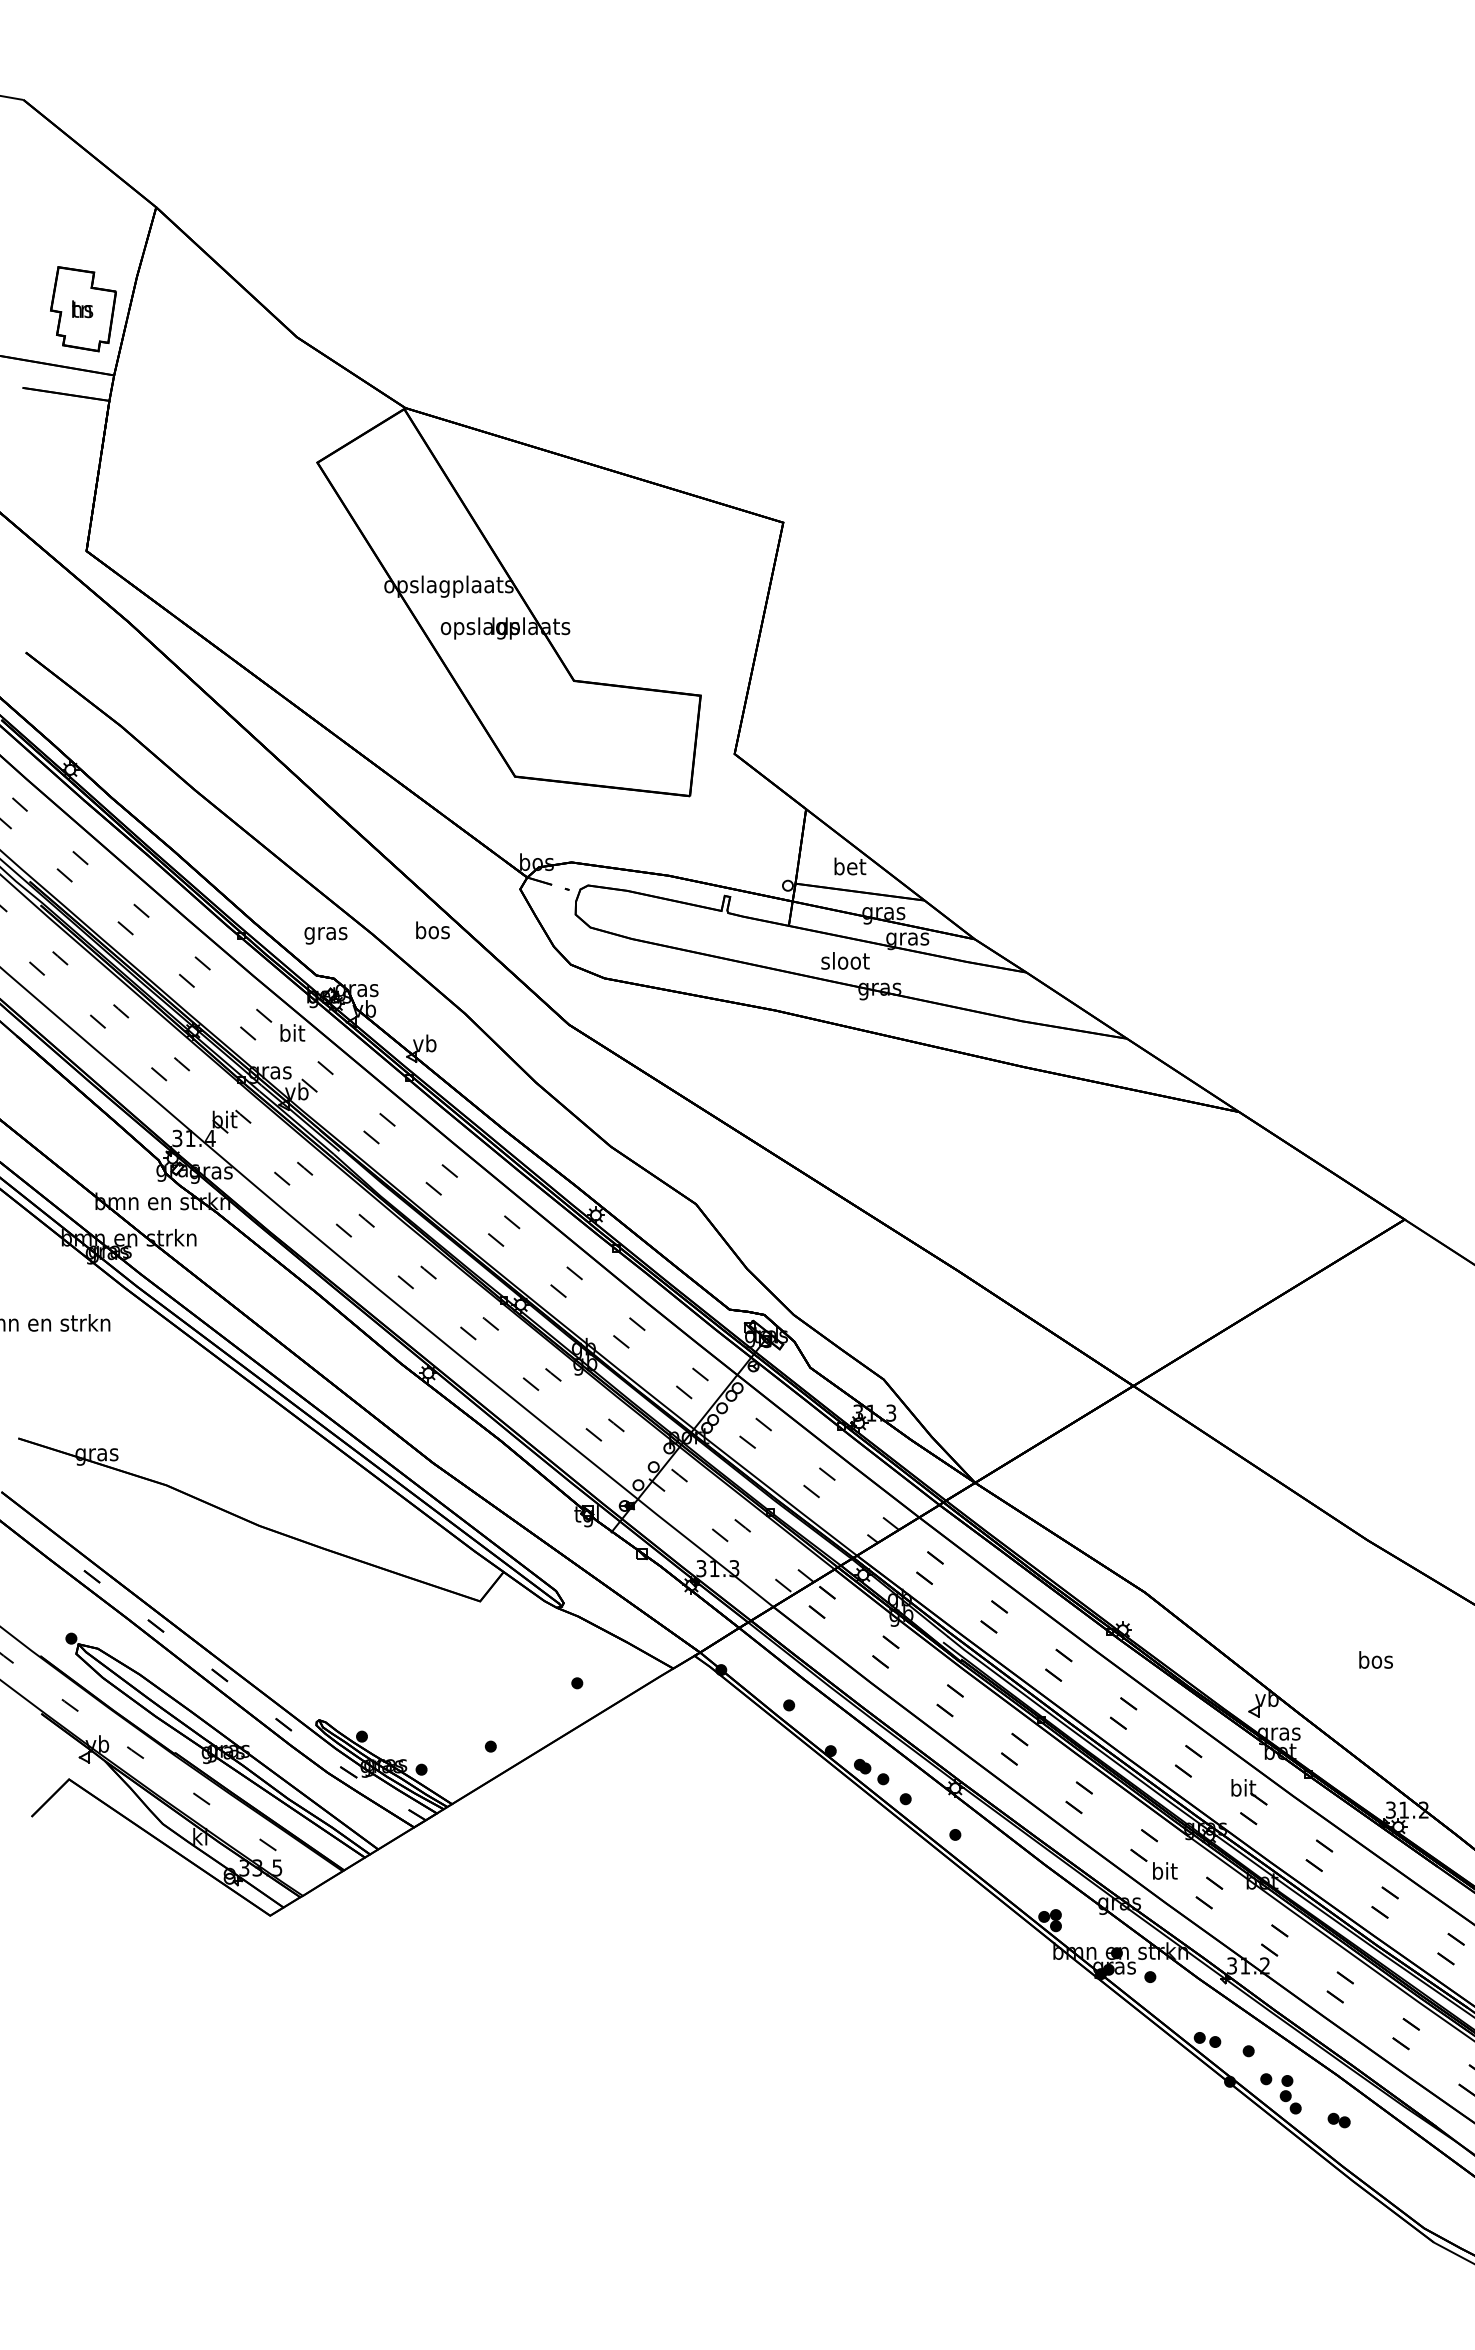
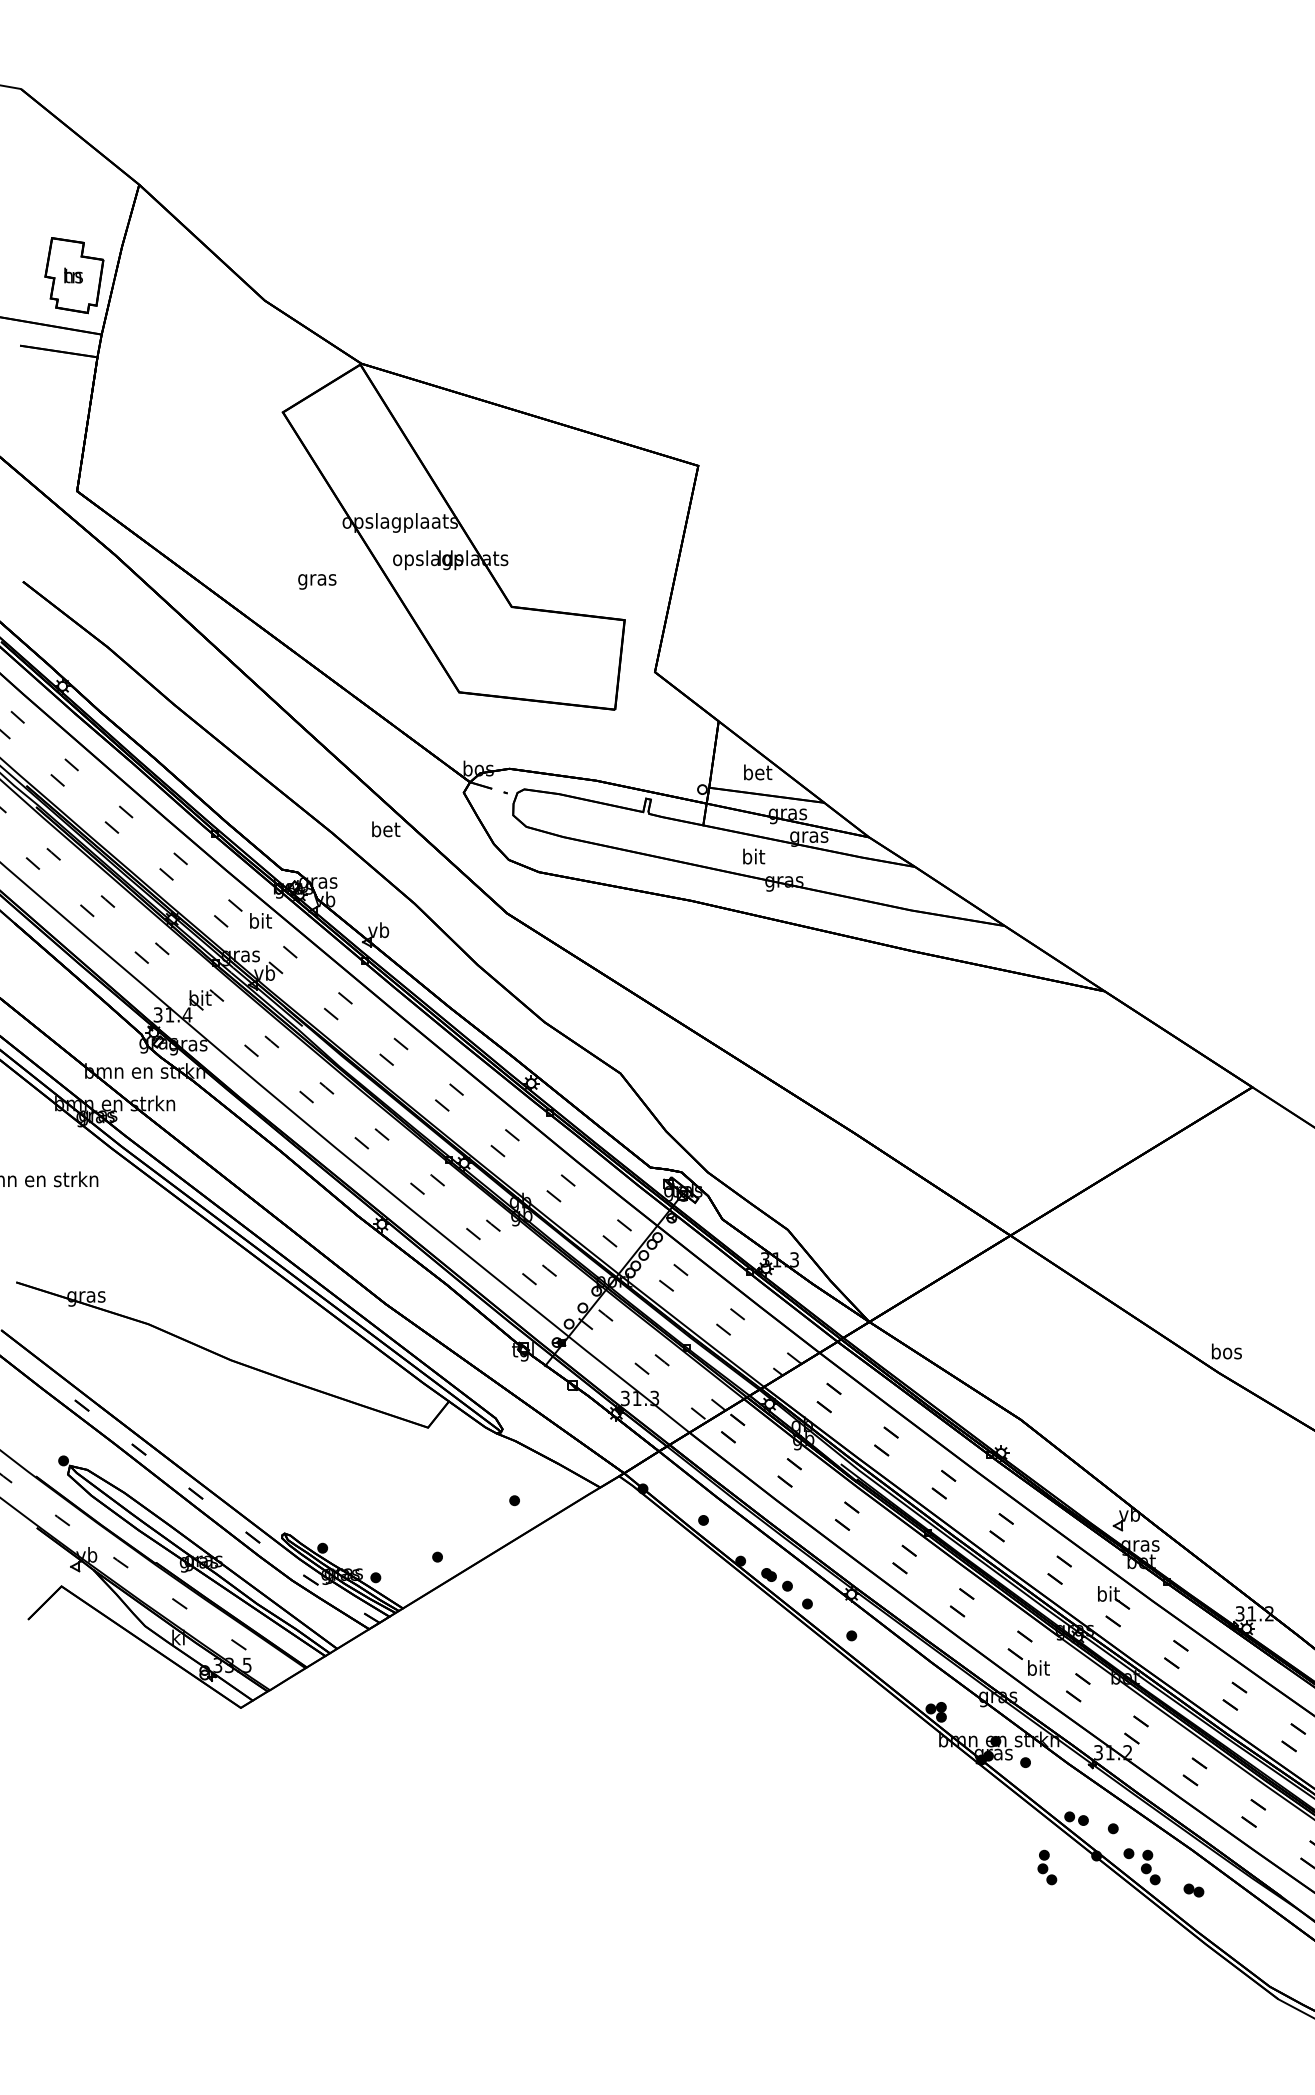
text: (432, 930) -> (385, 829), bos -> bet
text: (325, 935) -> (316, 581), moved
text: (845, 960) -> (753, 856), sloot -> bit
text: (1375, 1659) -> (1226, 1351), moved
part: (1174, 2094) -> (1047, 1867), added

